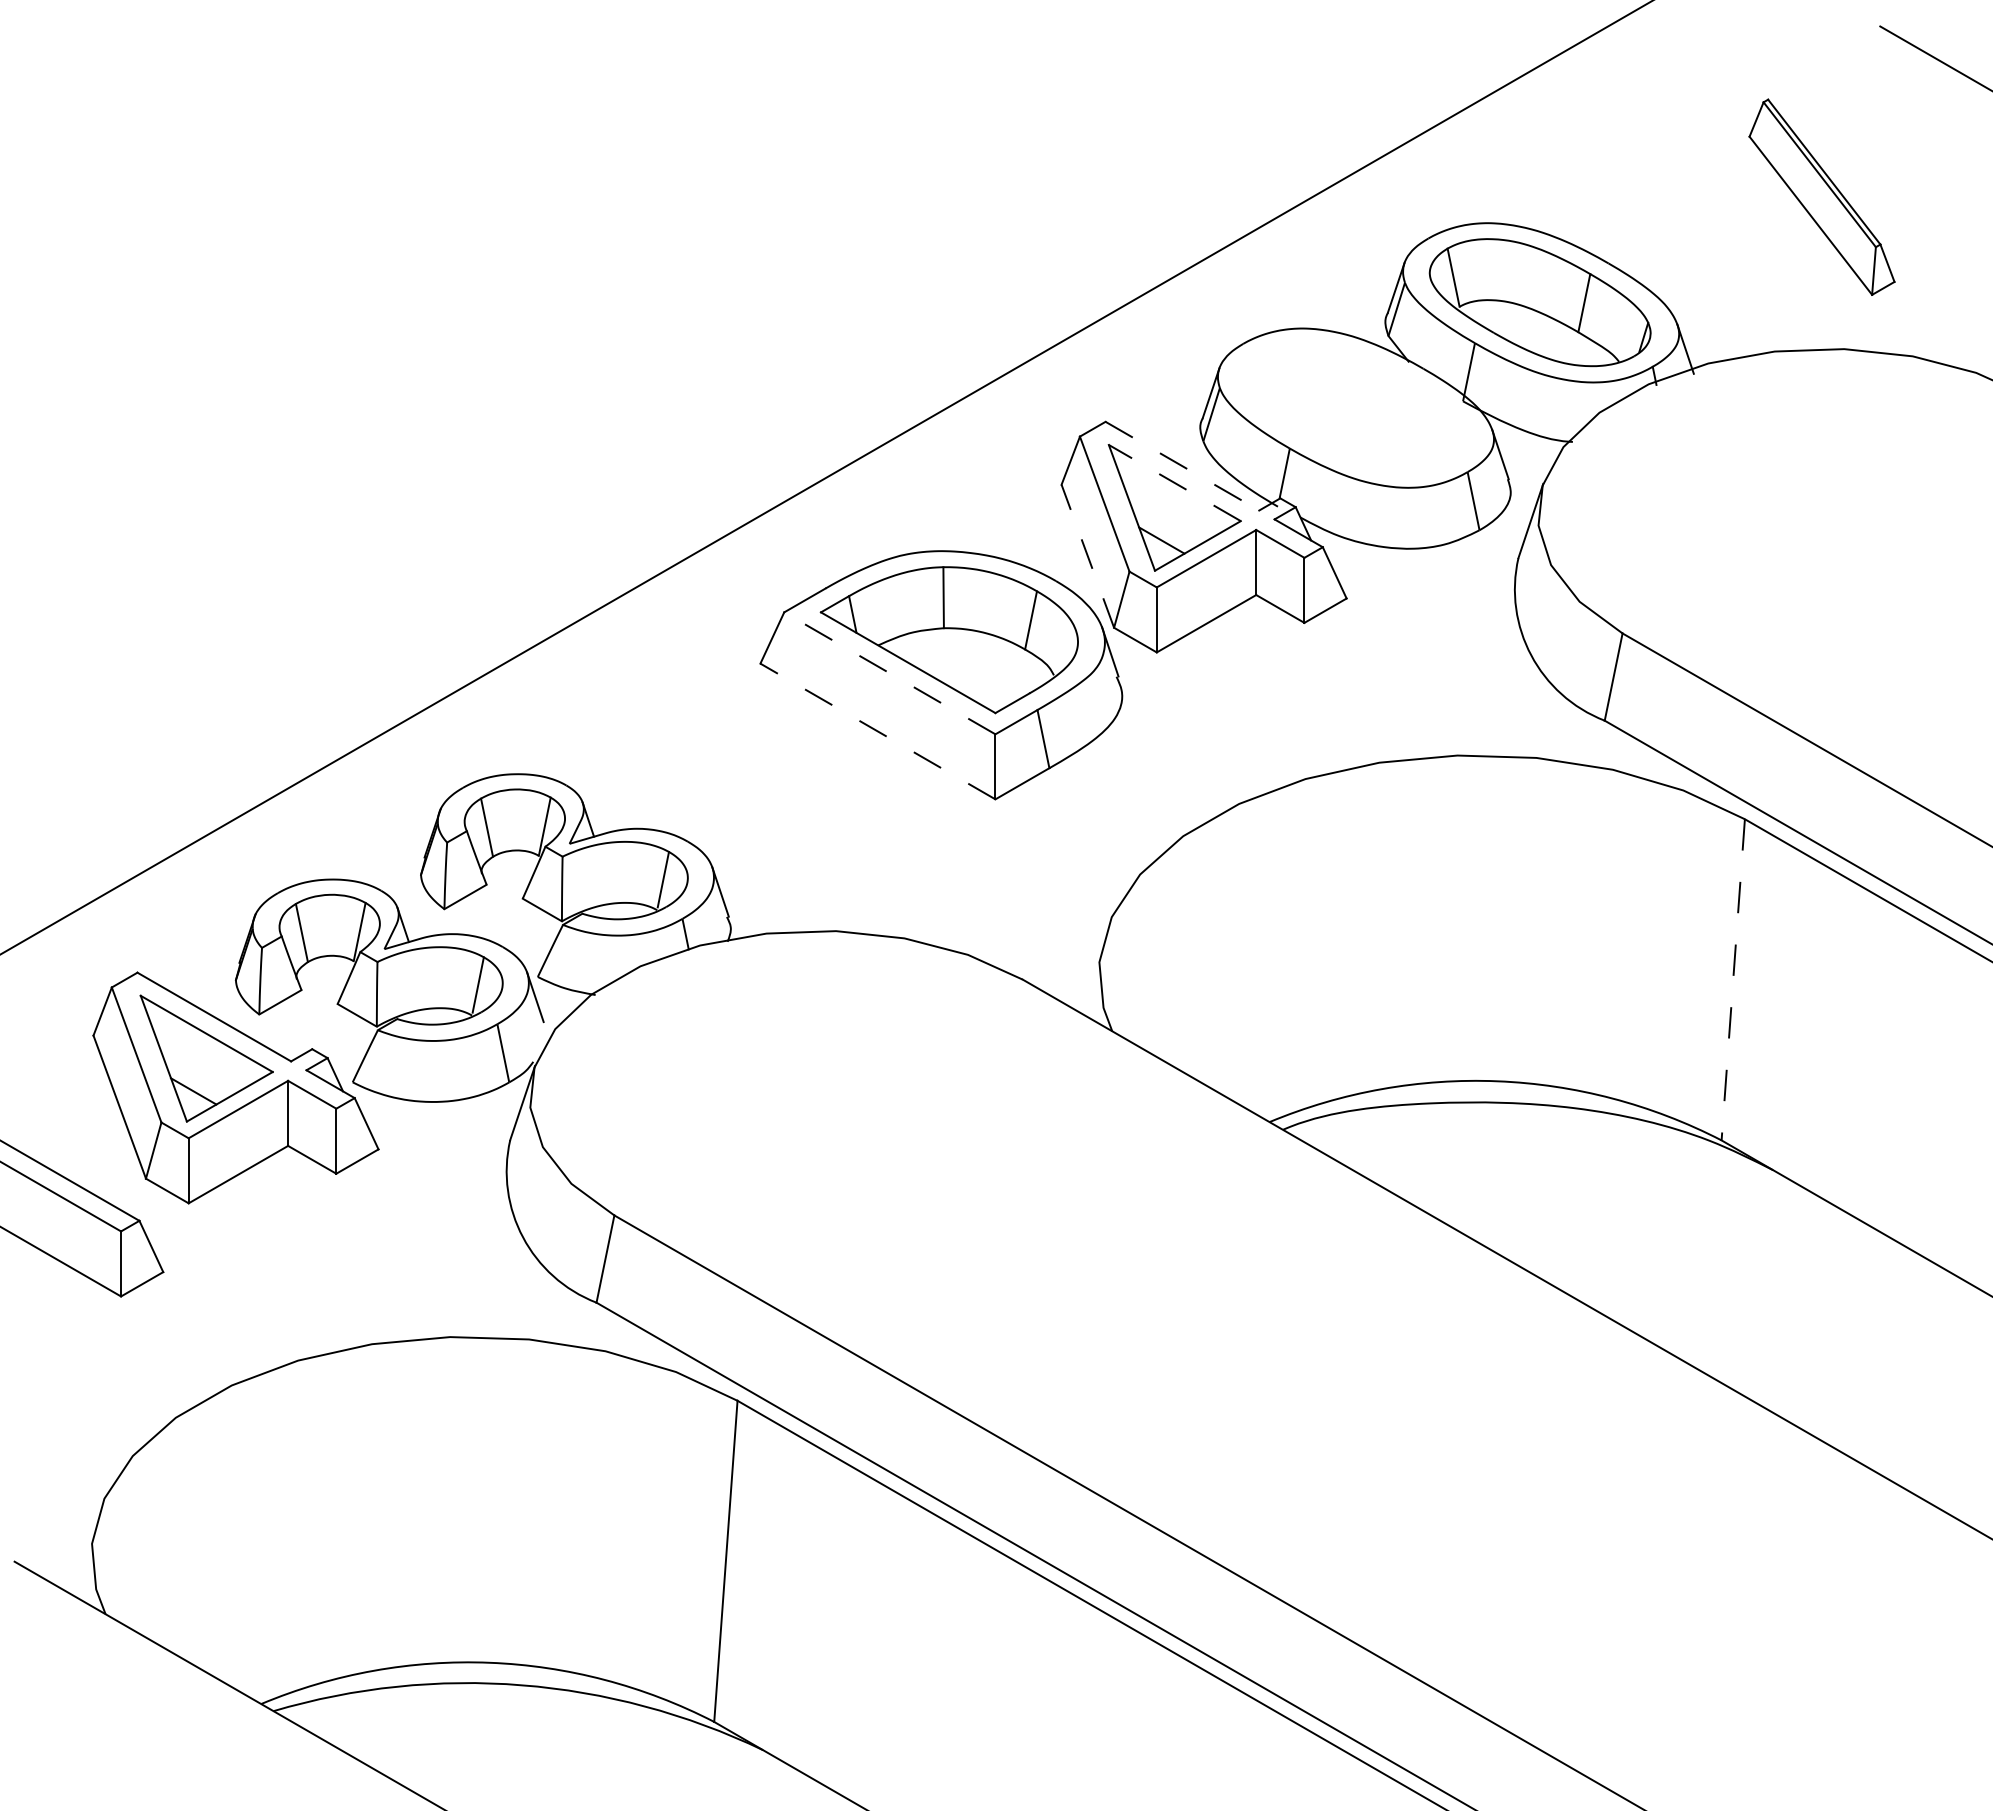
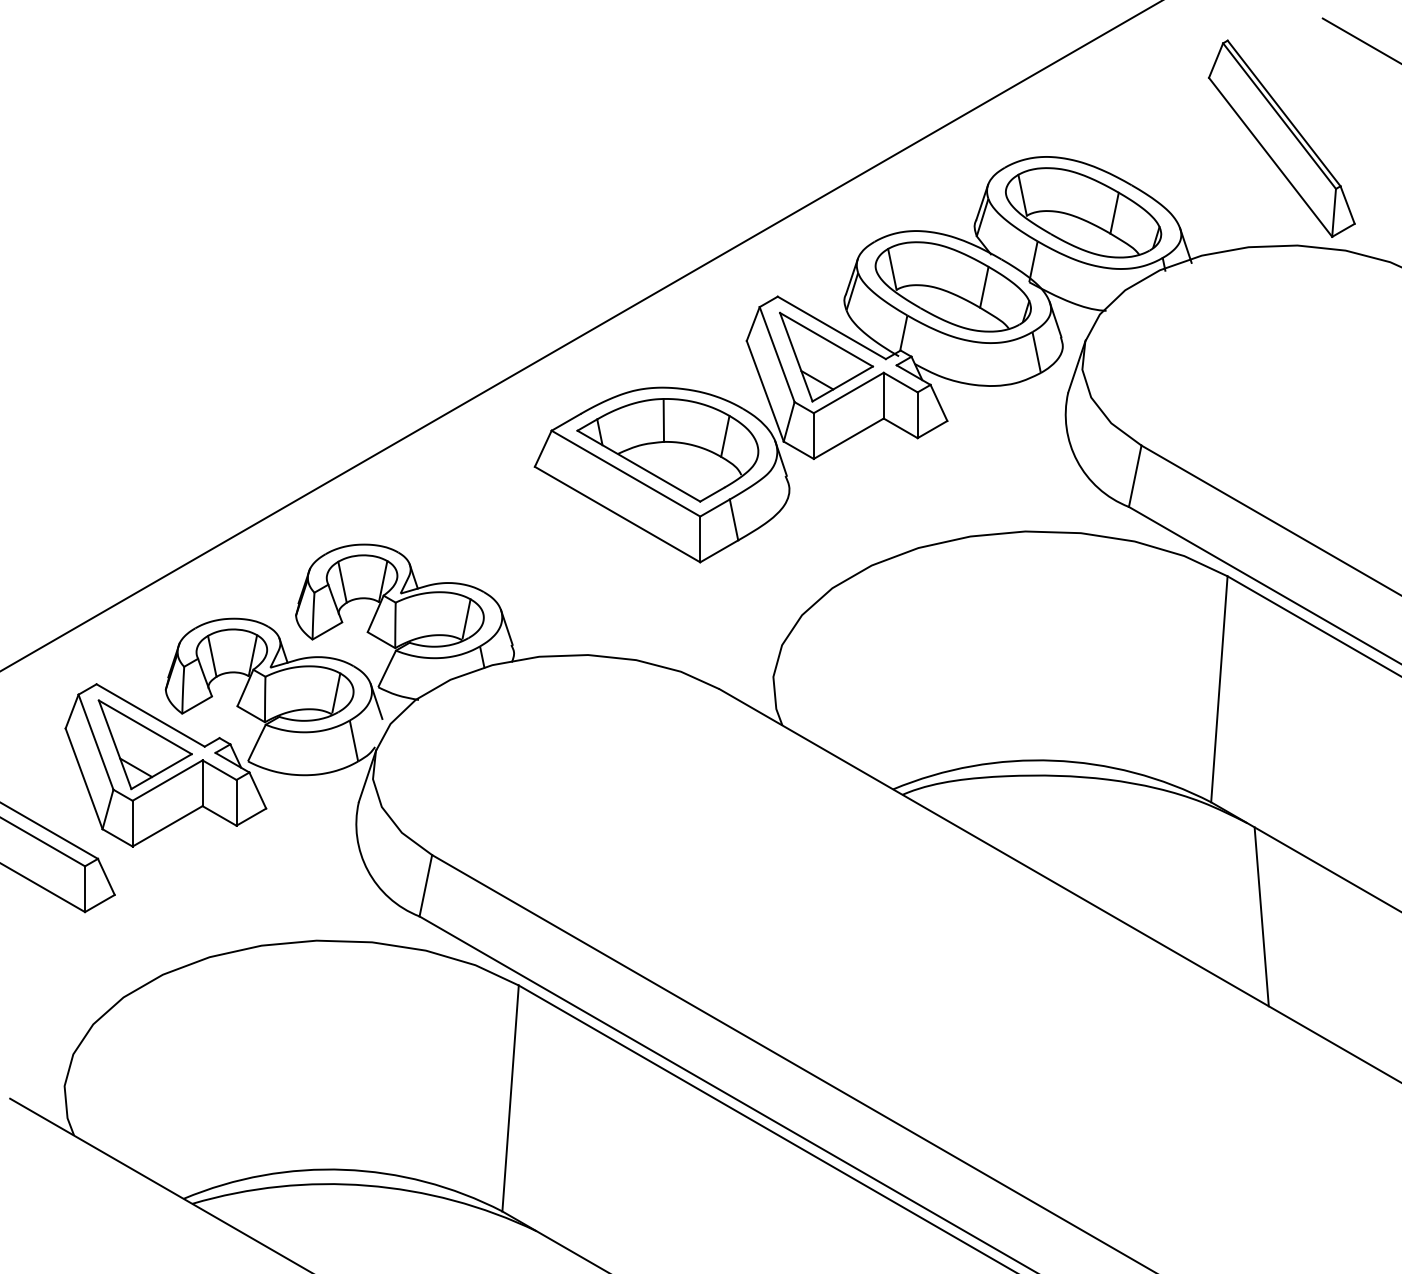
part: (1821, 196) -> (1281, 138), size x1.43
part: (1354, 407) -> (952, 286), added
line: (1182, 466) -> (831, 328), dashed -> solid
line: (1174, 482) -> (826, 339), dashed -> solid
line: (1087, 555) -> (765, 390), dashed -> solid
line: (889, 673) -> (625, 473), dashed -> solid
line: (877, 731) -> (617, 514), dashed -> solid
line: (1733, 980) -> (1219, 689), dashed -> solid
line: (1793, 1303) -> (1261, 917), added

